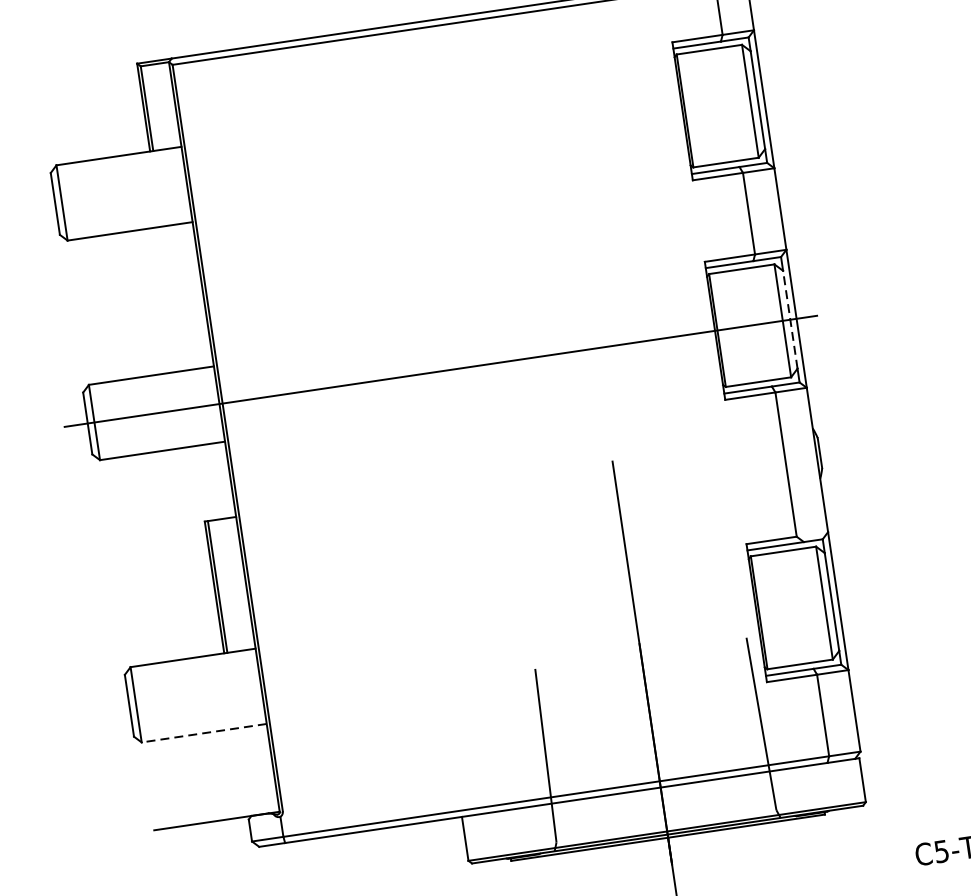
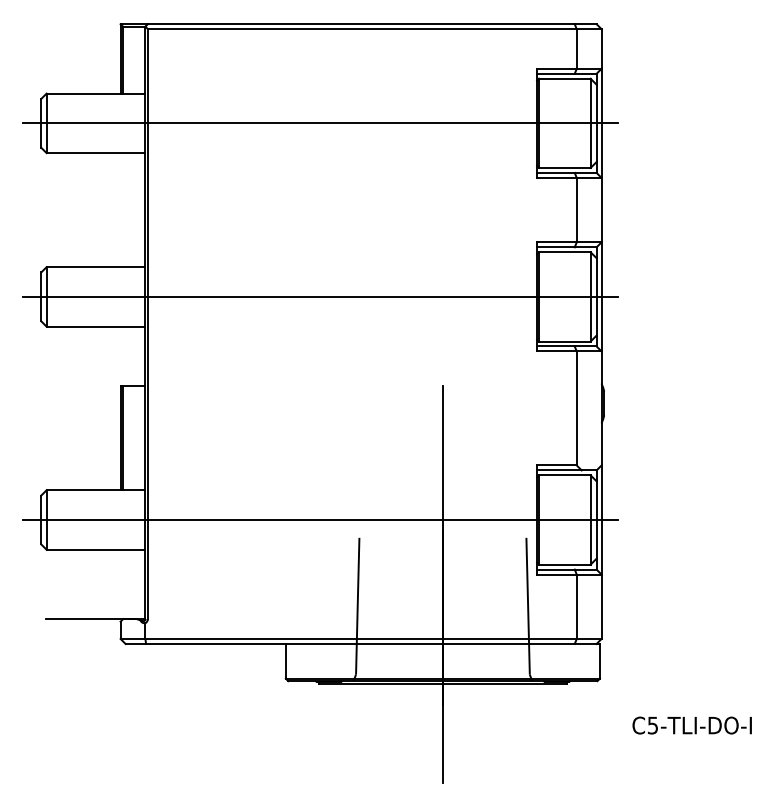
line: (408, 151) -> (320, 123), added
line: (790, 319) -> (596, 296), dashed -> solid
line: (482, 654) -> (320, 520), added
line: (203, 732) -> (95, 549), dashed -> solid

